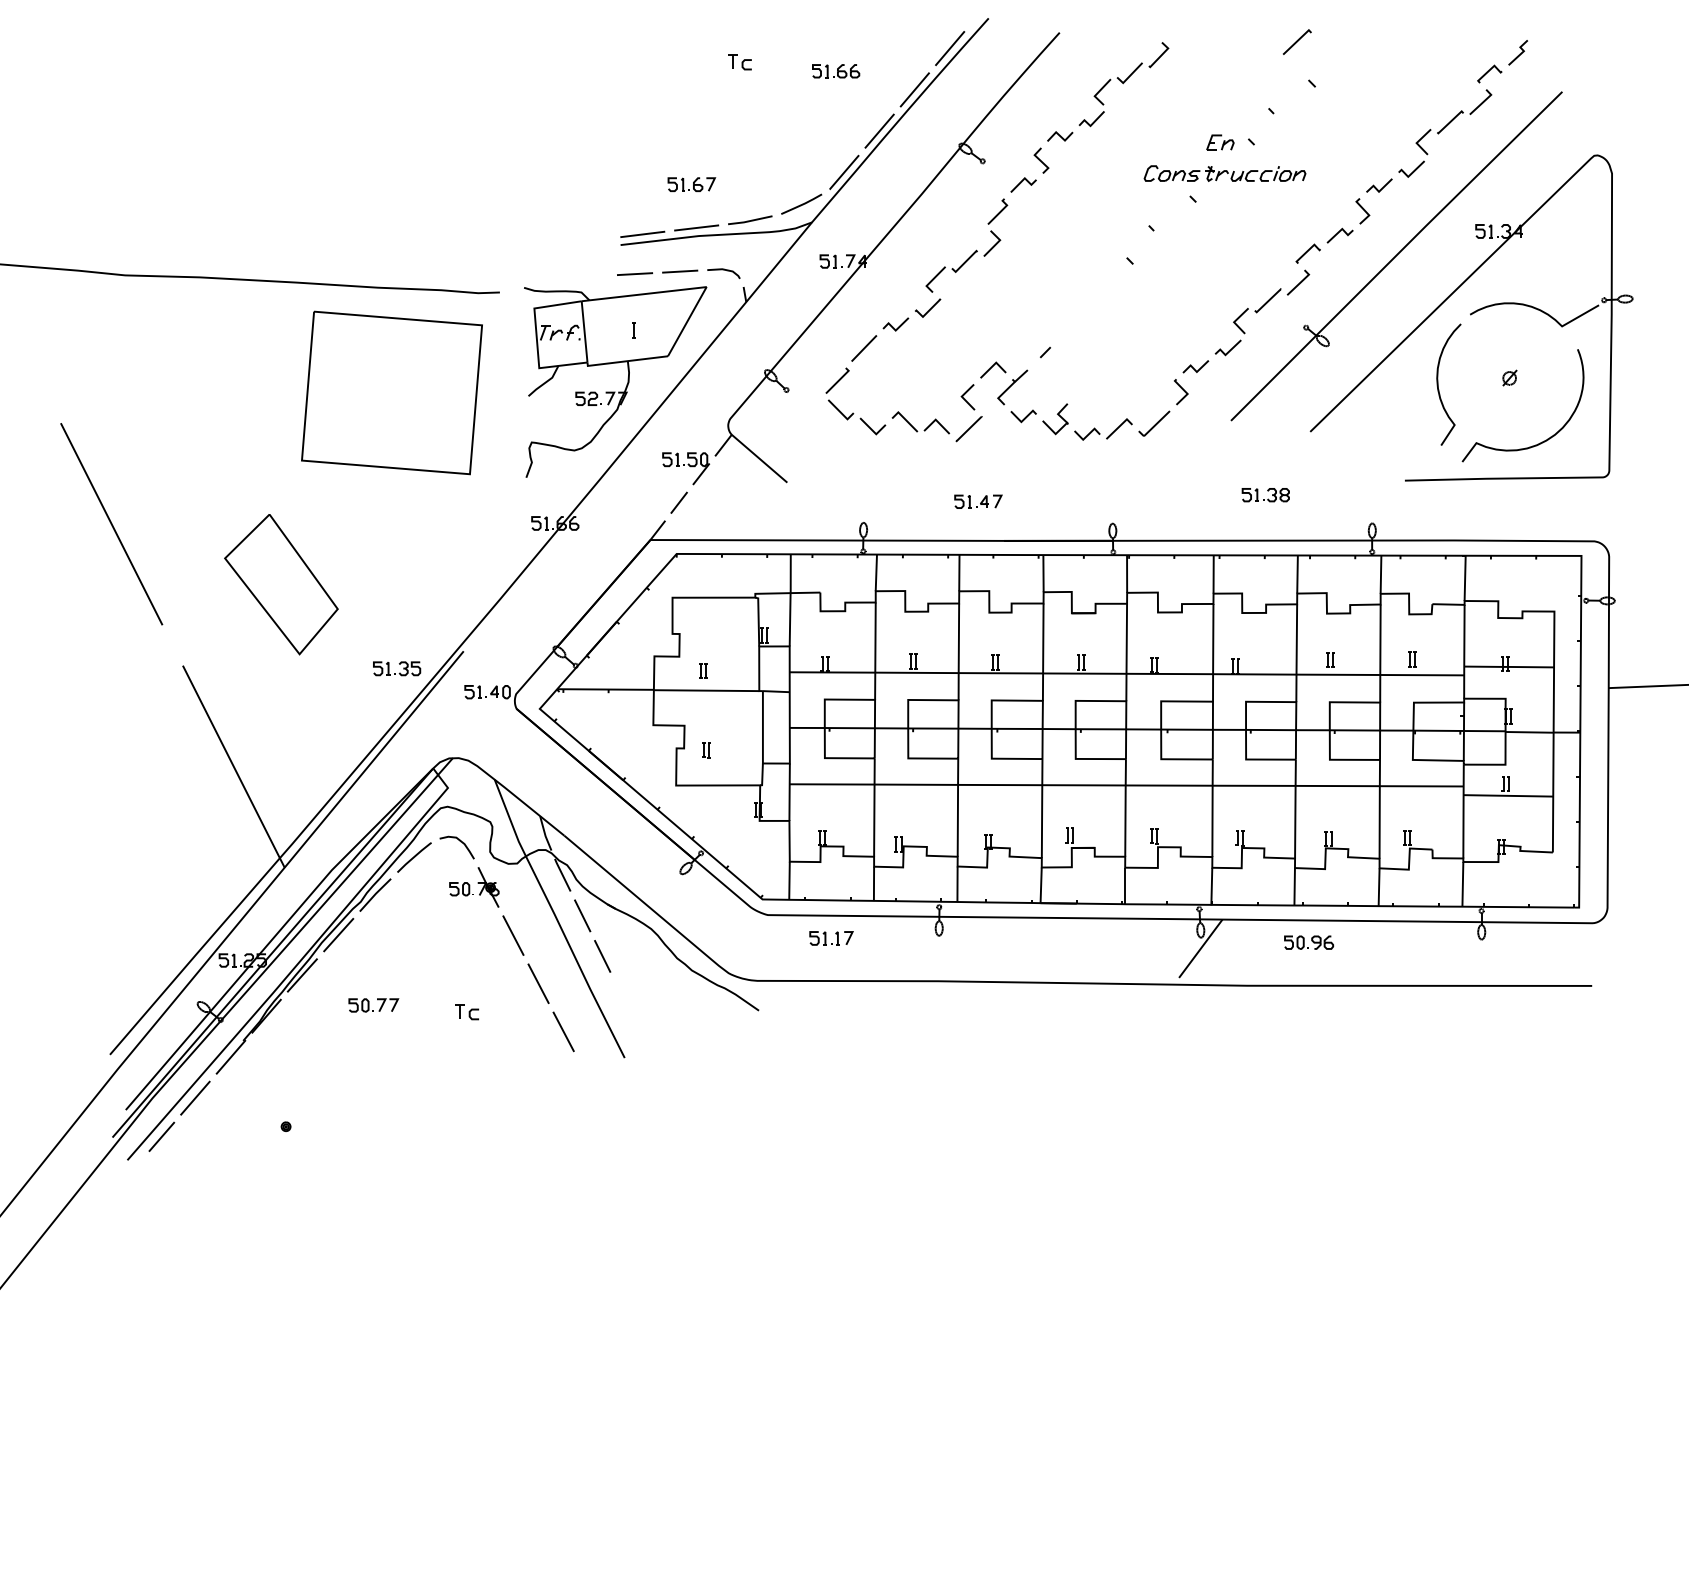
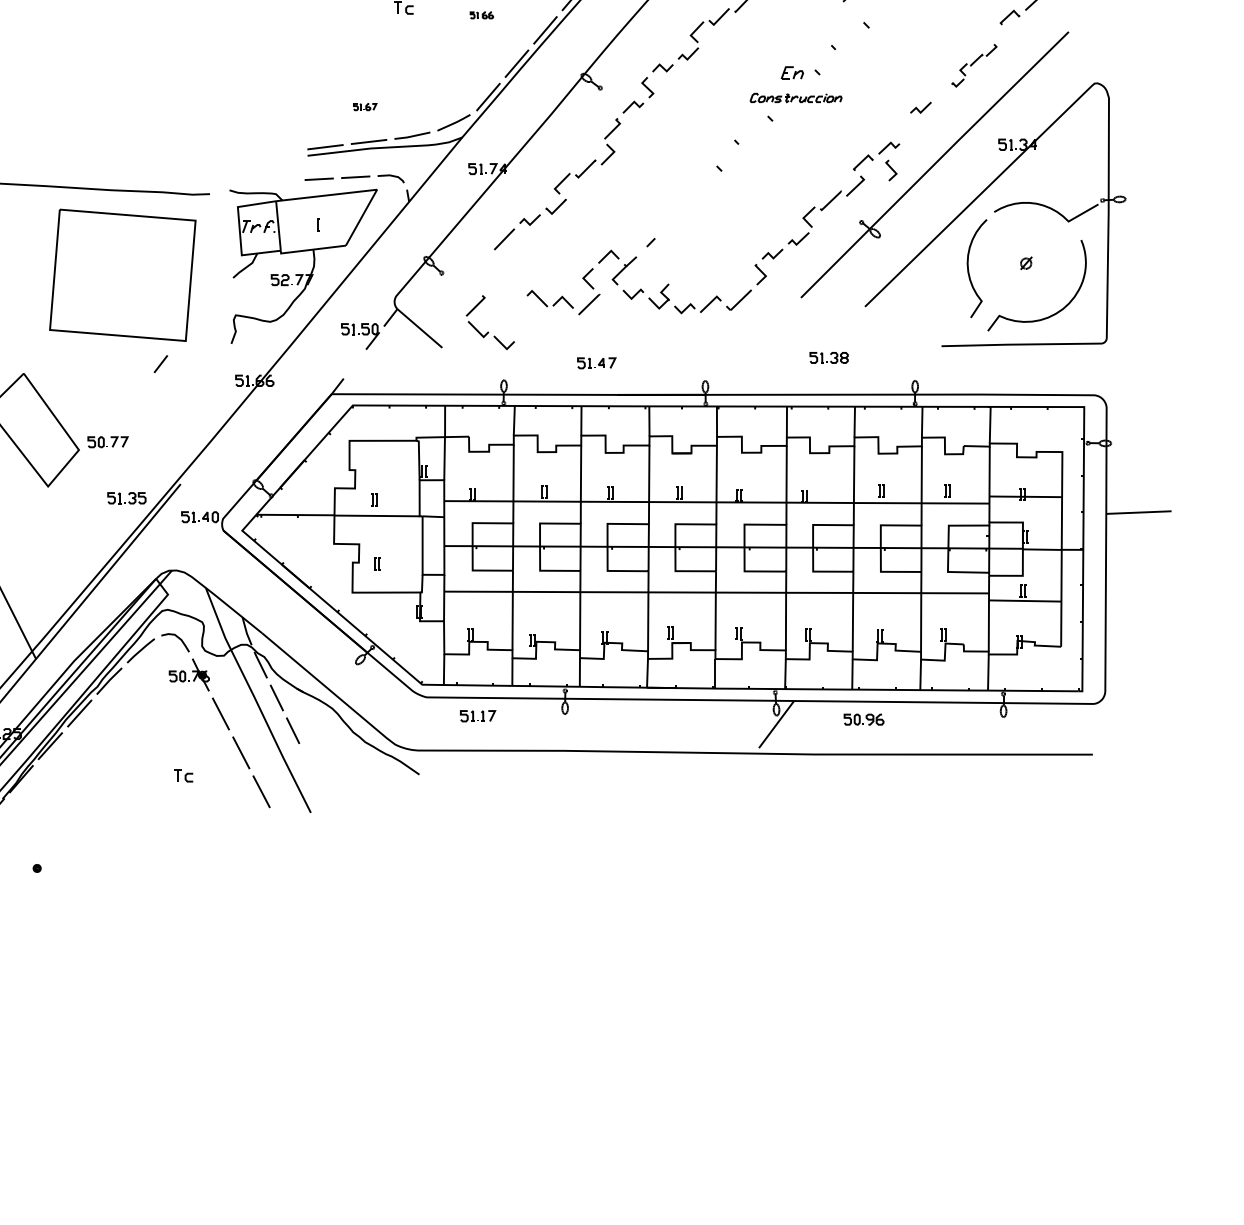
part: (836, 71) -> (482, 15), size x0.6
part: (1445, 133) -> (974, 65), size x0.6
part: (1224, 173) -> (795, 97), size x0.7
part: (691, 184) -> (364, 106), size x0.6
line: (1363, 210) -> (891, 169), moved
part: (853, 412) -> (488, 331), moved
line: (678, 502) -> (160, 363), moved
part: (373, 1005) -> (107, 442), moved

